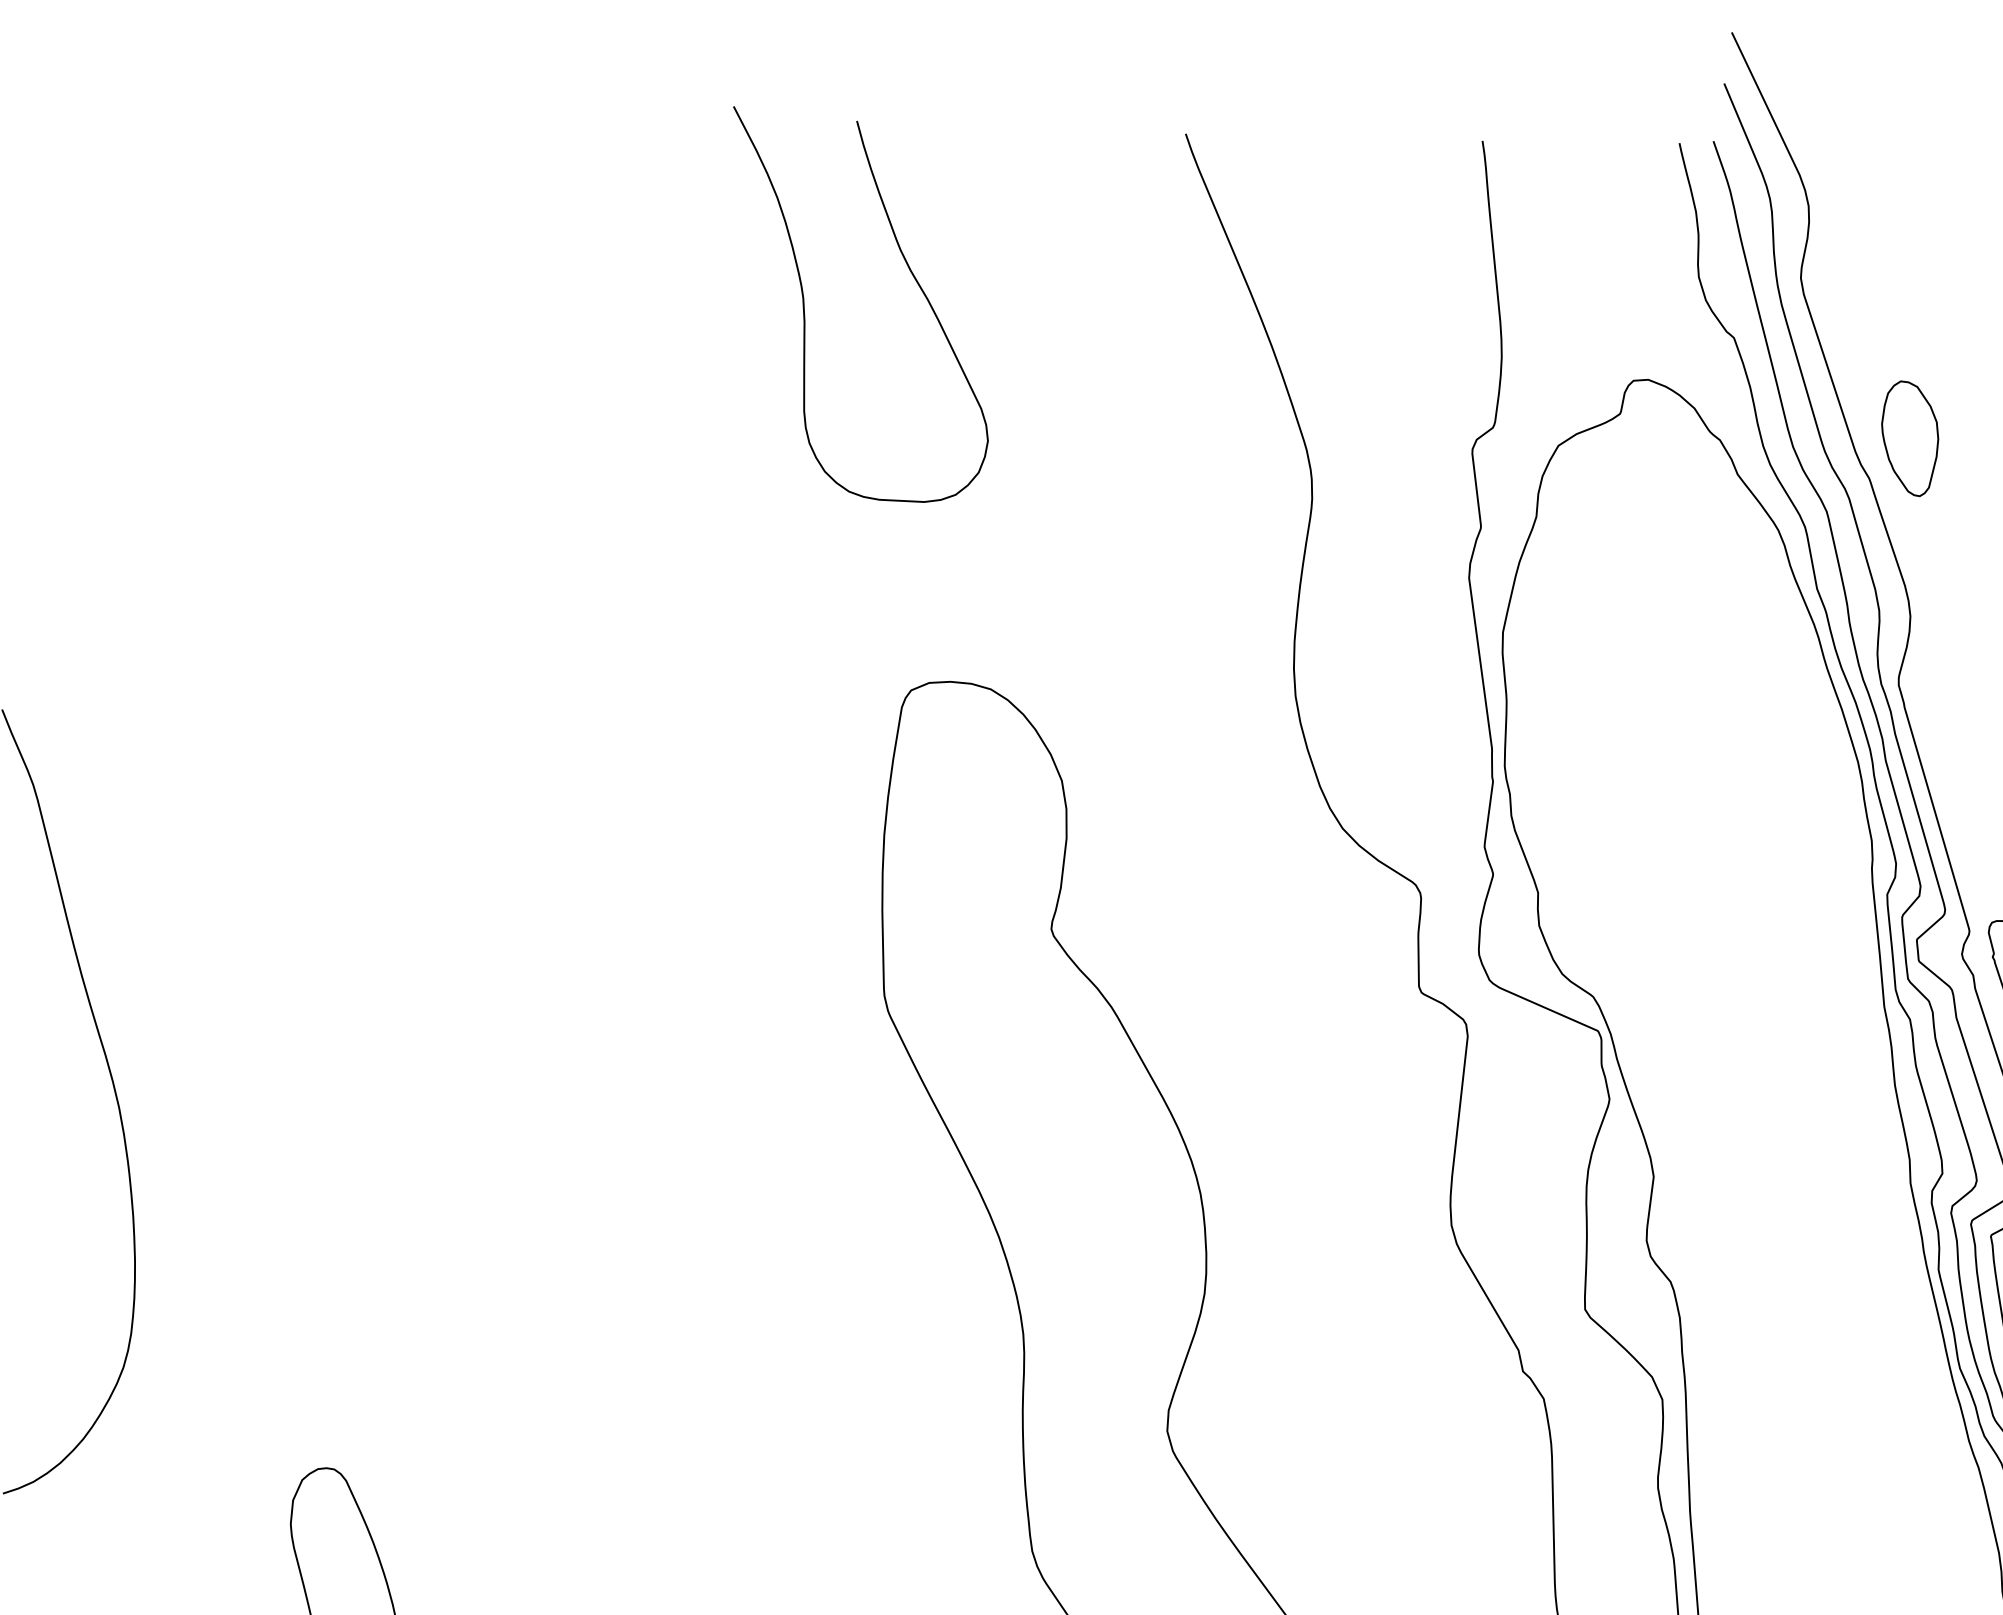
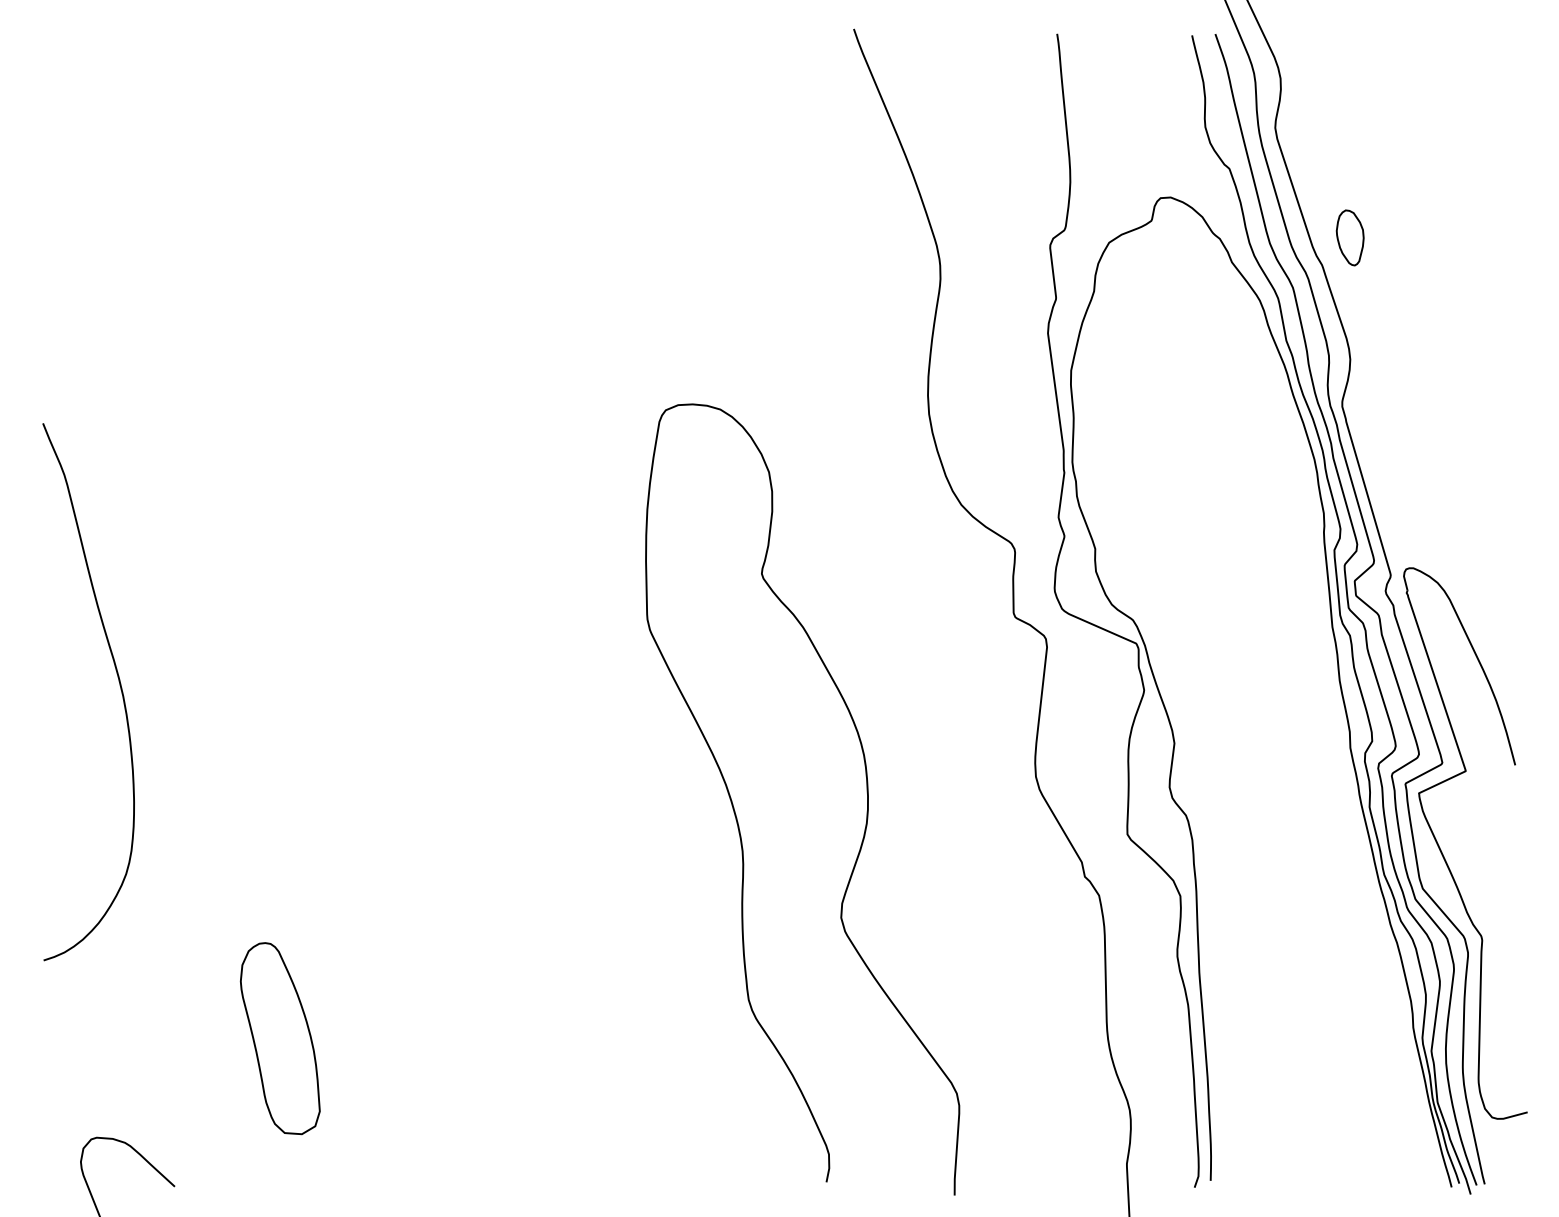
curve: (805, 306) -> (593, 147), removed
part: (1910, 438) -> (1350, 237), size x0.7

